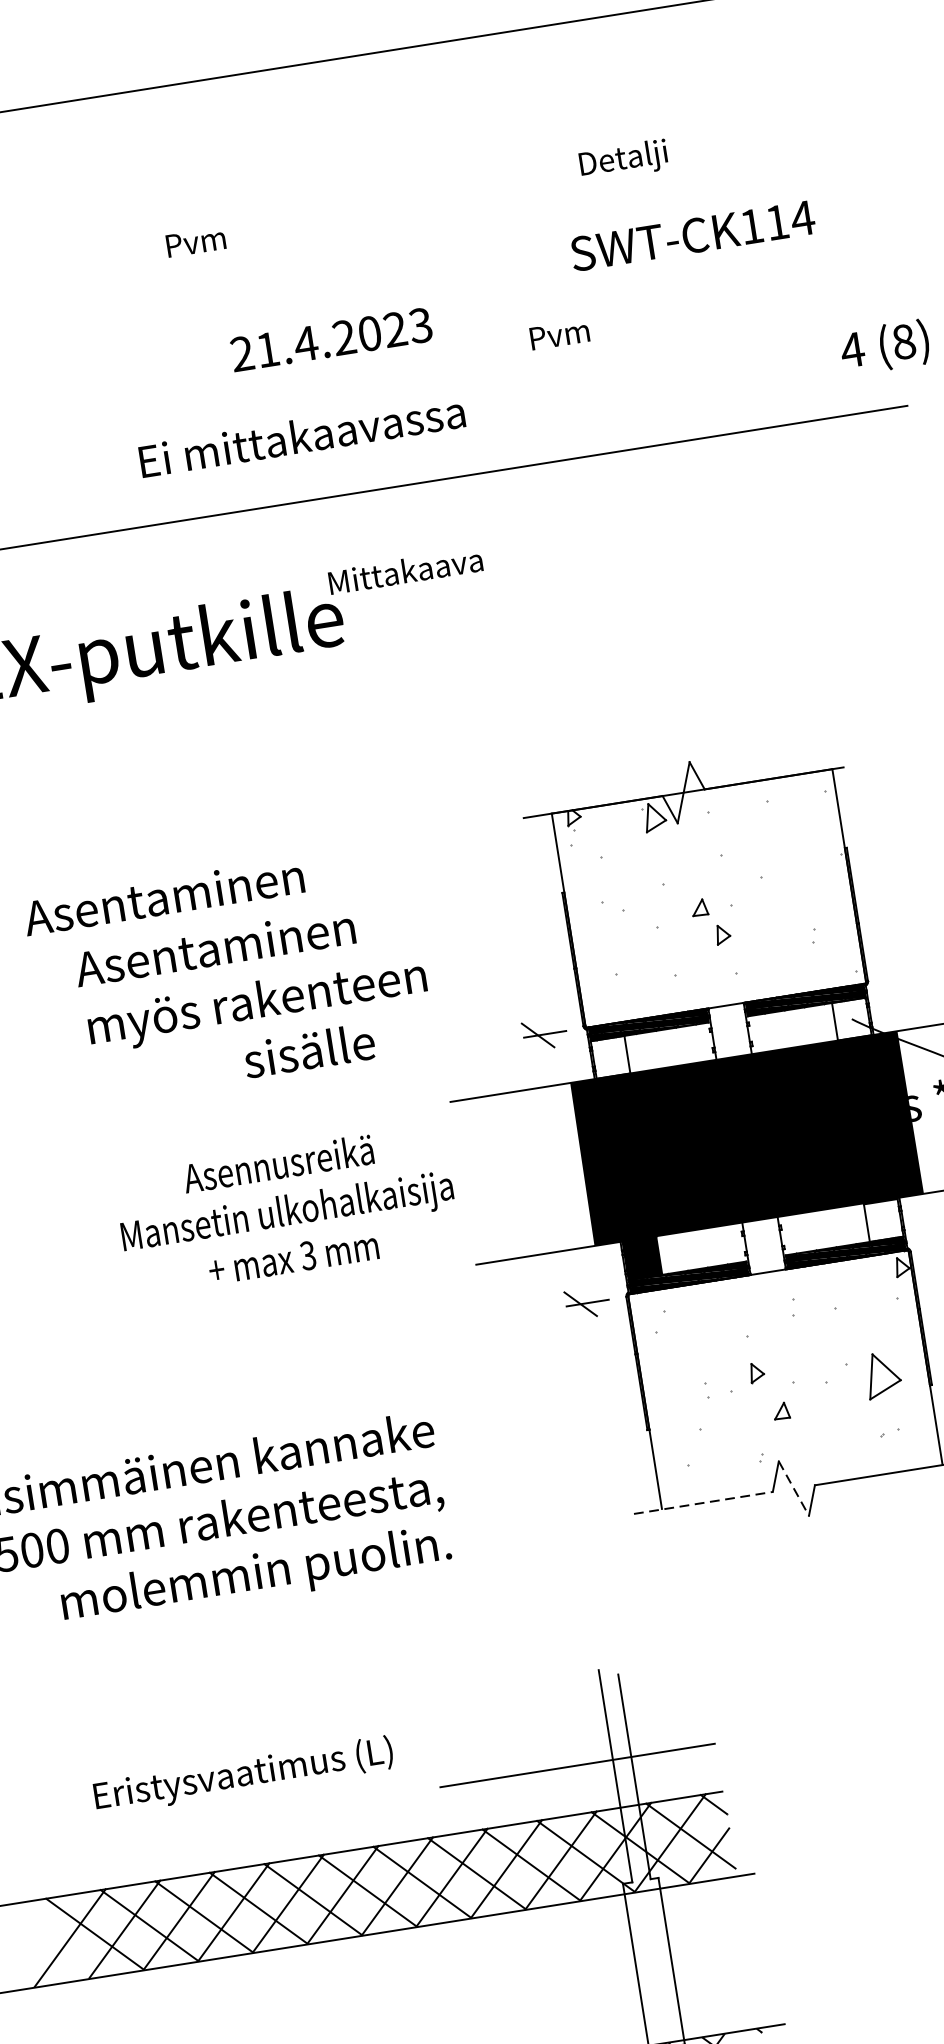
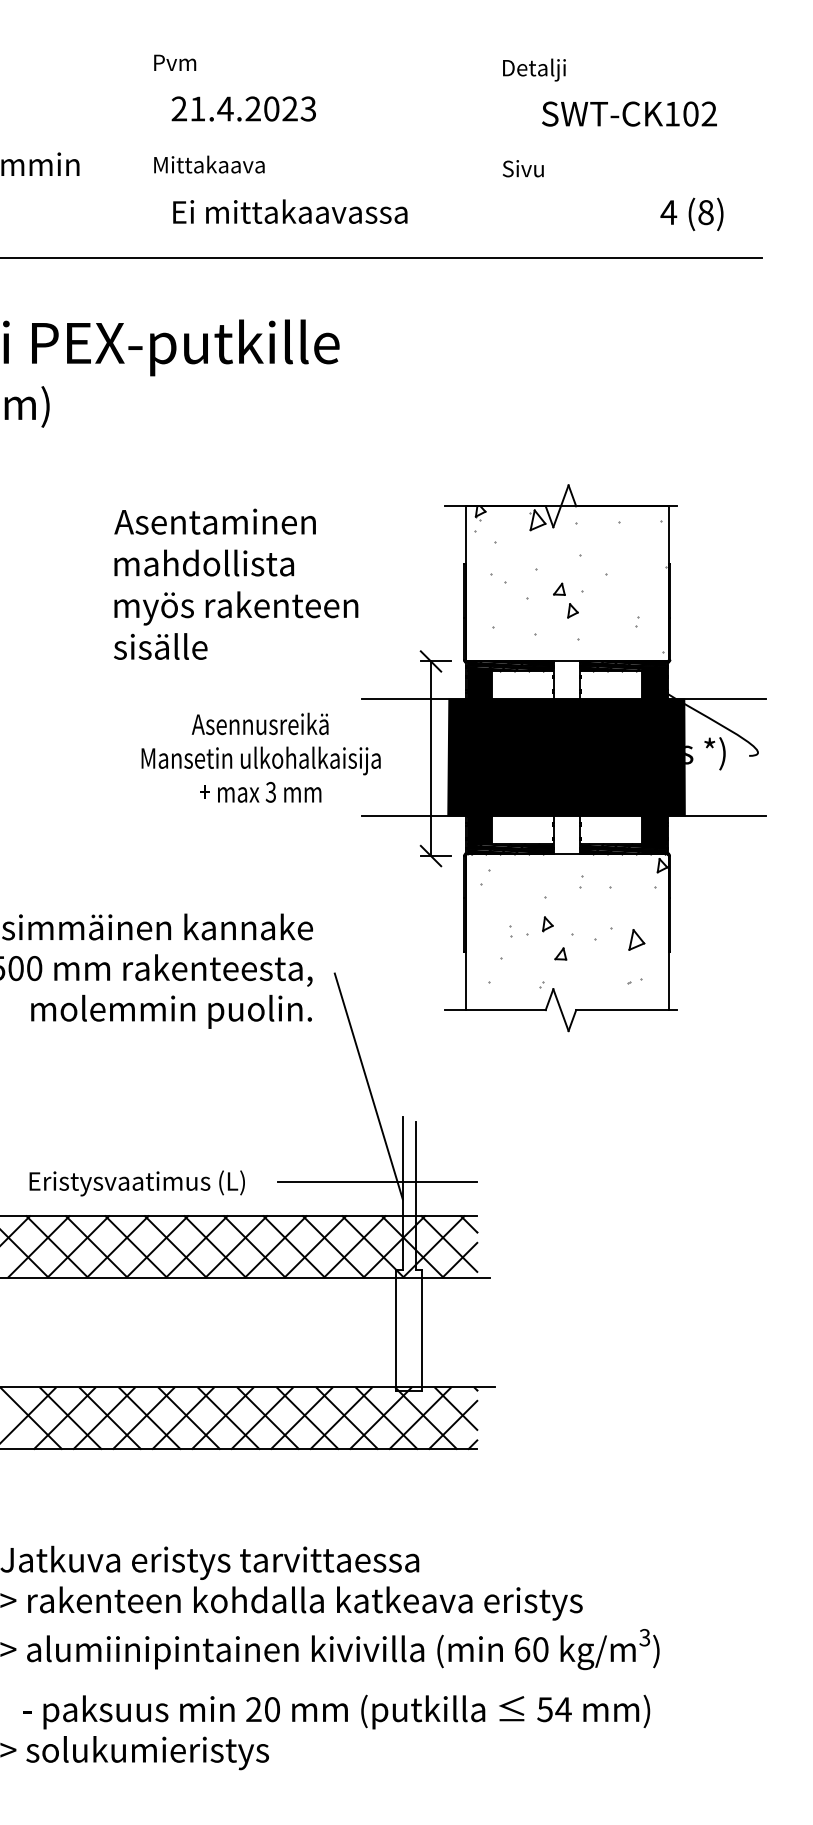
text: (623, 159) -> (534, 69), moved
text: (790, 219) -> (700, 113), SWT-CK114 -> SWT-CK102
text: (196, 241) -> (175, 62), moved
text: (559, 334) -> (524, 168), Pvm -> Sivu
text: (330, 339) -> (243, 108), moved
text: (884, 347) -> (691, 214), moved
text: (302, 435) -> (290, 211), moved
text: (405, 570) -> (209, 164), moved
text: (162, 896) -> (214, 521), moved
text: (214, 946) -> (212, 562), Asentaminen -> mahdollista
fill: (851, 1018) -> (654, 684), added
text: (309, 1050) -> (160, 646), moved
fill: (610, 1056) -> (479, 684), added
line: (560, 1169) -> (431, 758), added
text: (286, 1209) -> (260, 757), moved
fill: (883, 1220) -> (654, 830), added
part: (882, 1374) -> (636, 939), size x0.62
line: (794, 1488) -> (561, 1010), dashed -> solid
line: (703, 1503) -> (495, 1010), dashed -> solid
line: (544, 1636) -> (368, 1086), added
text: (242, 1776) -> (136, 1183), moved

